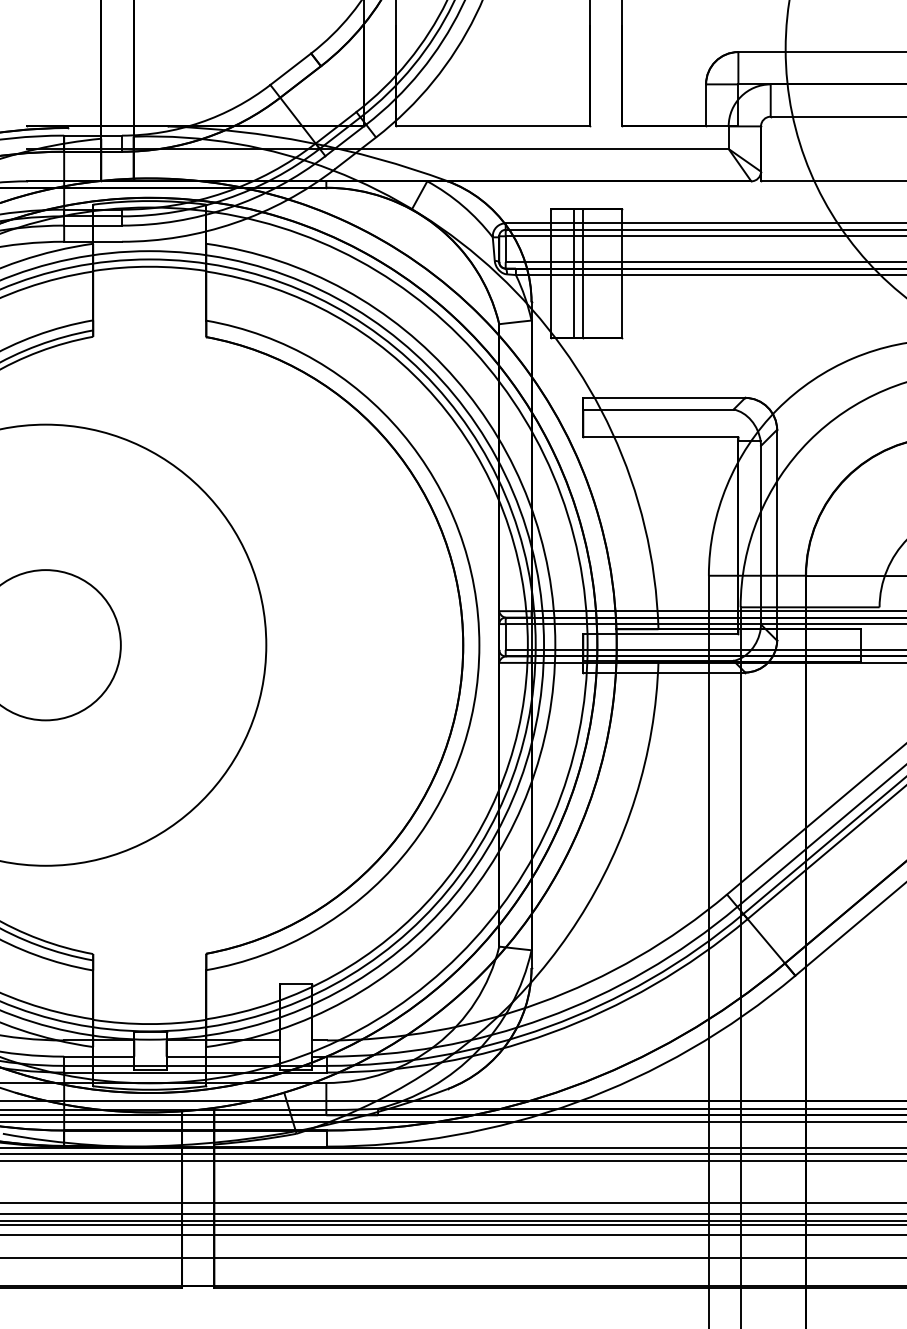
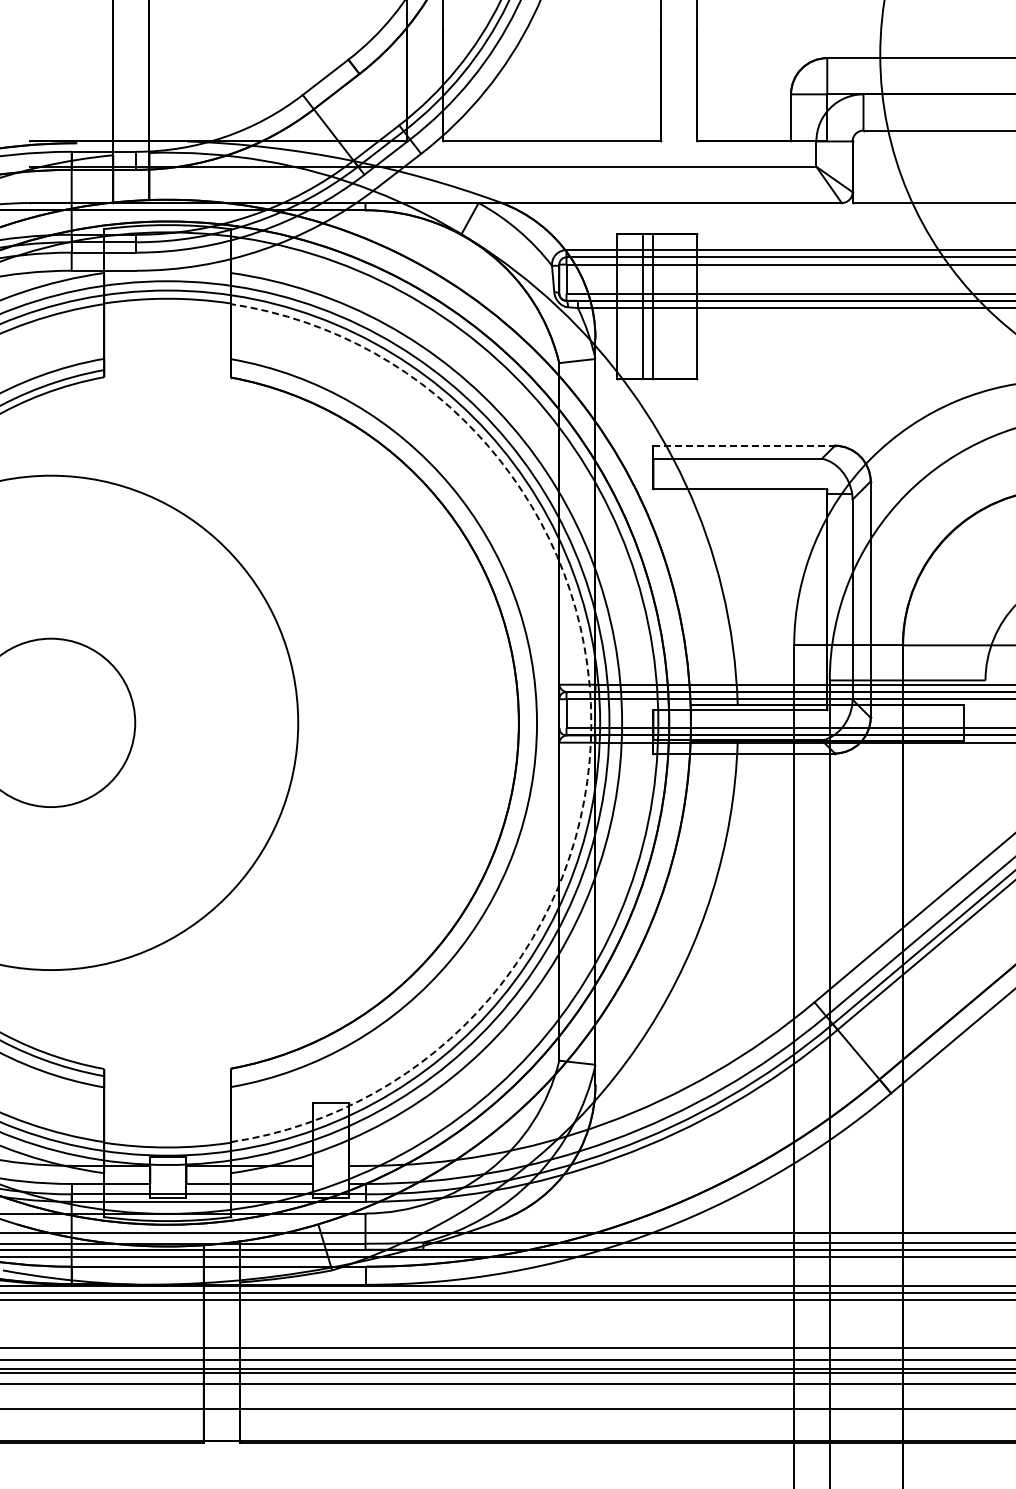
line: (663, 397) -> (743, 445), solid -> dashed
arc: (528, 645) -> (591, 723), solid -> dashed

